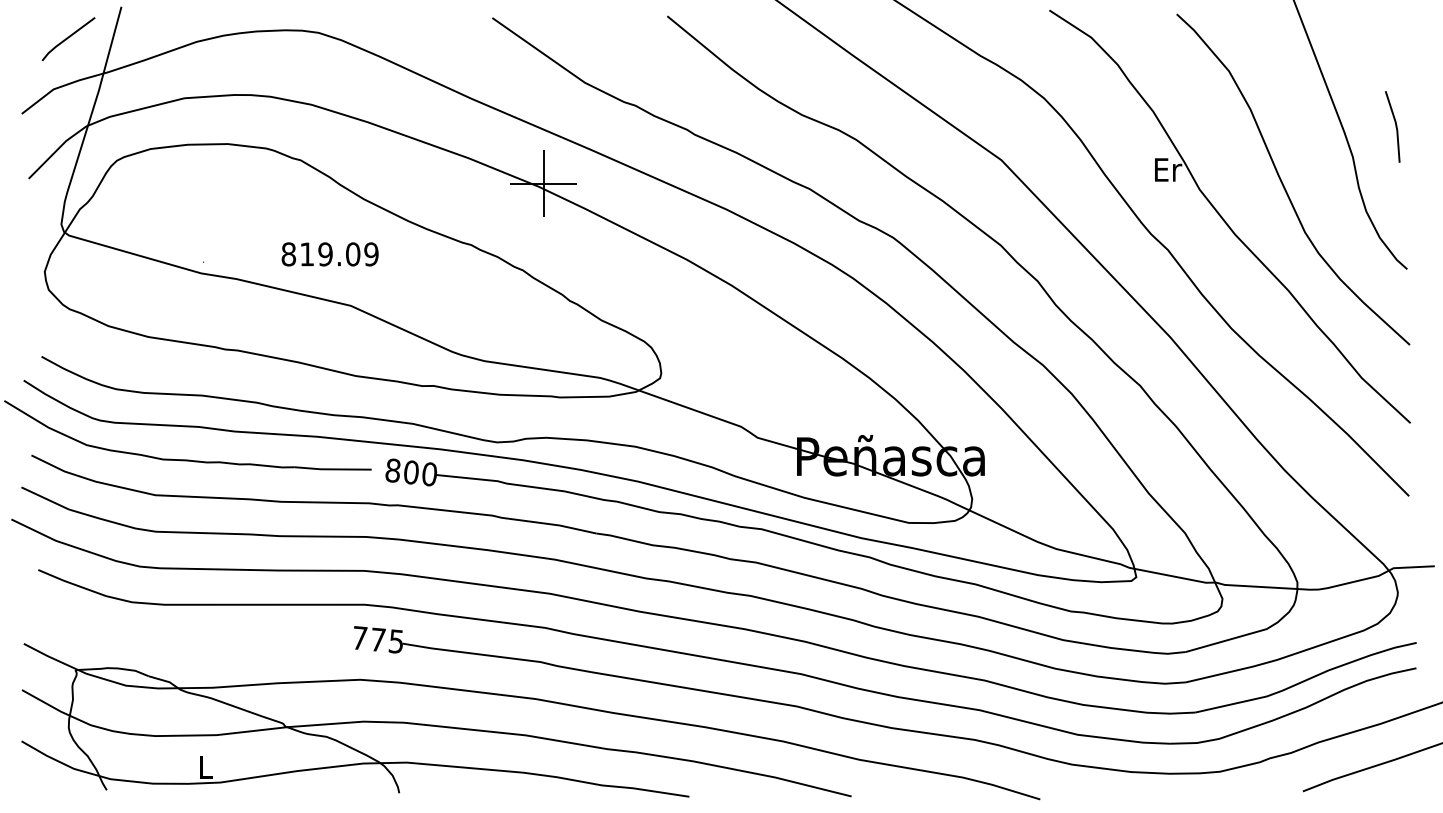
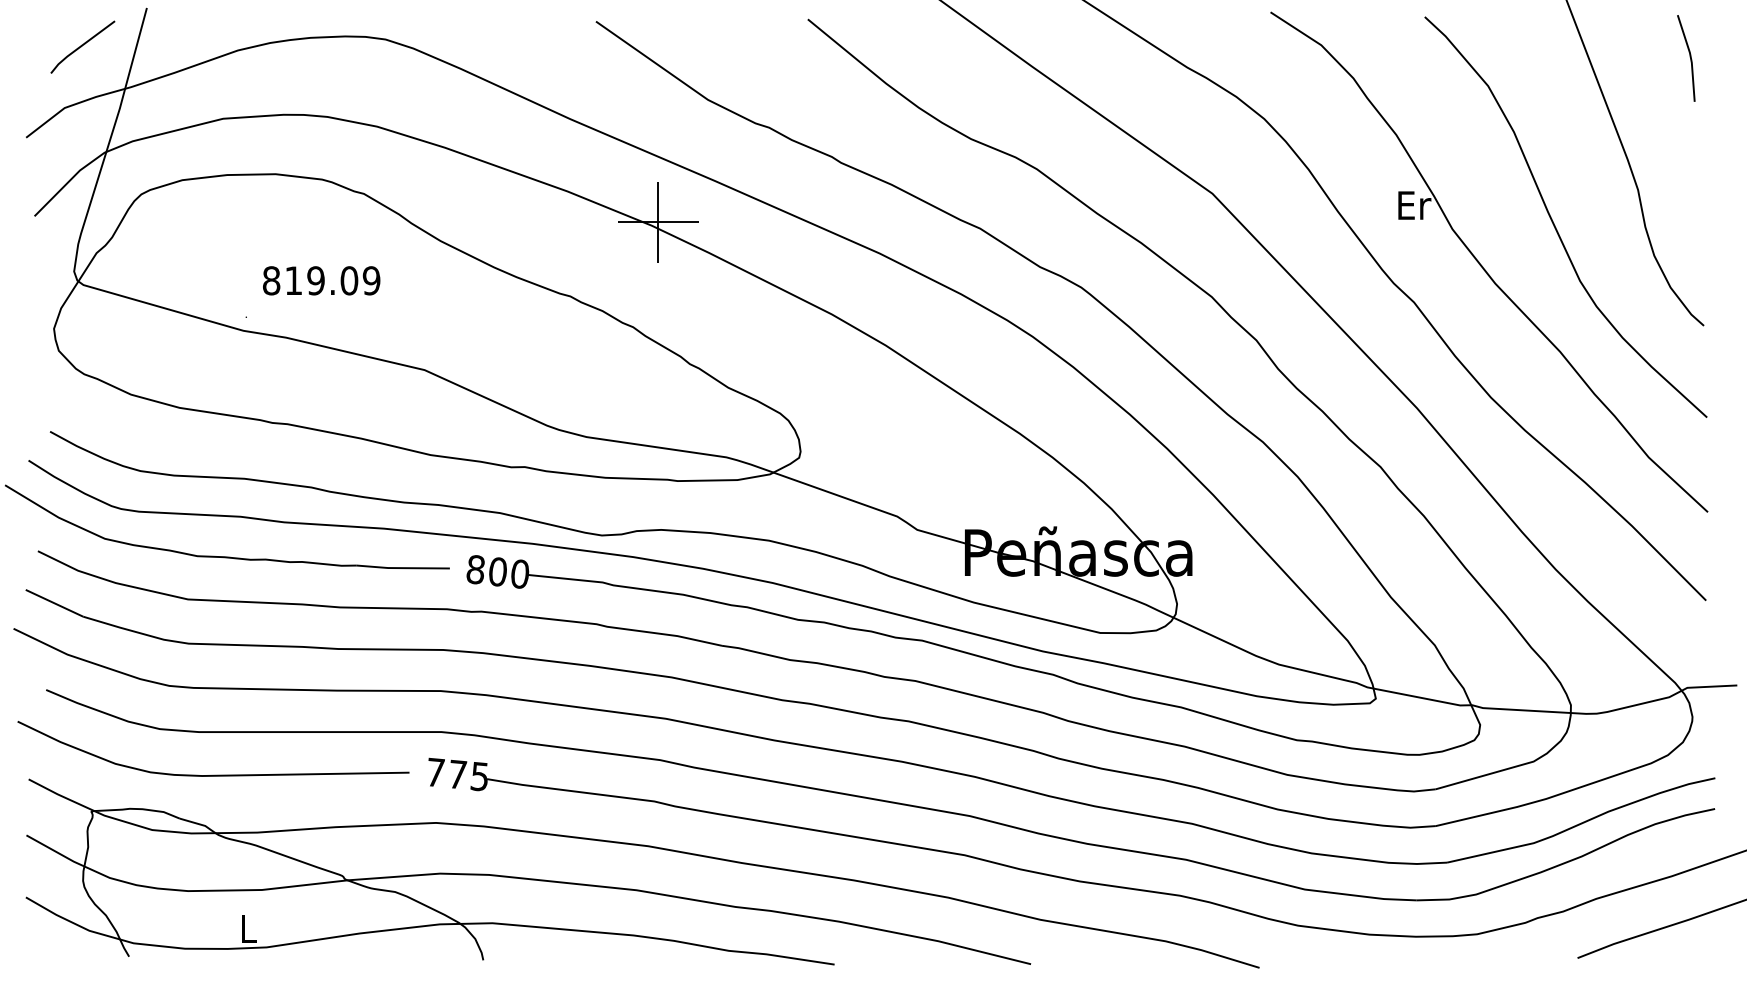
line: (1395, 126) -> (1689, 57), moved
text: (330, 254) -> (321, 280), moved
curve: (176, 639) -> (213, 774), added

